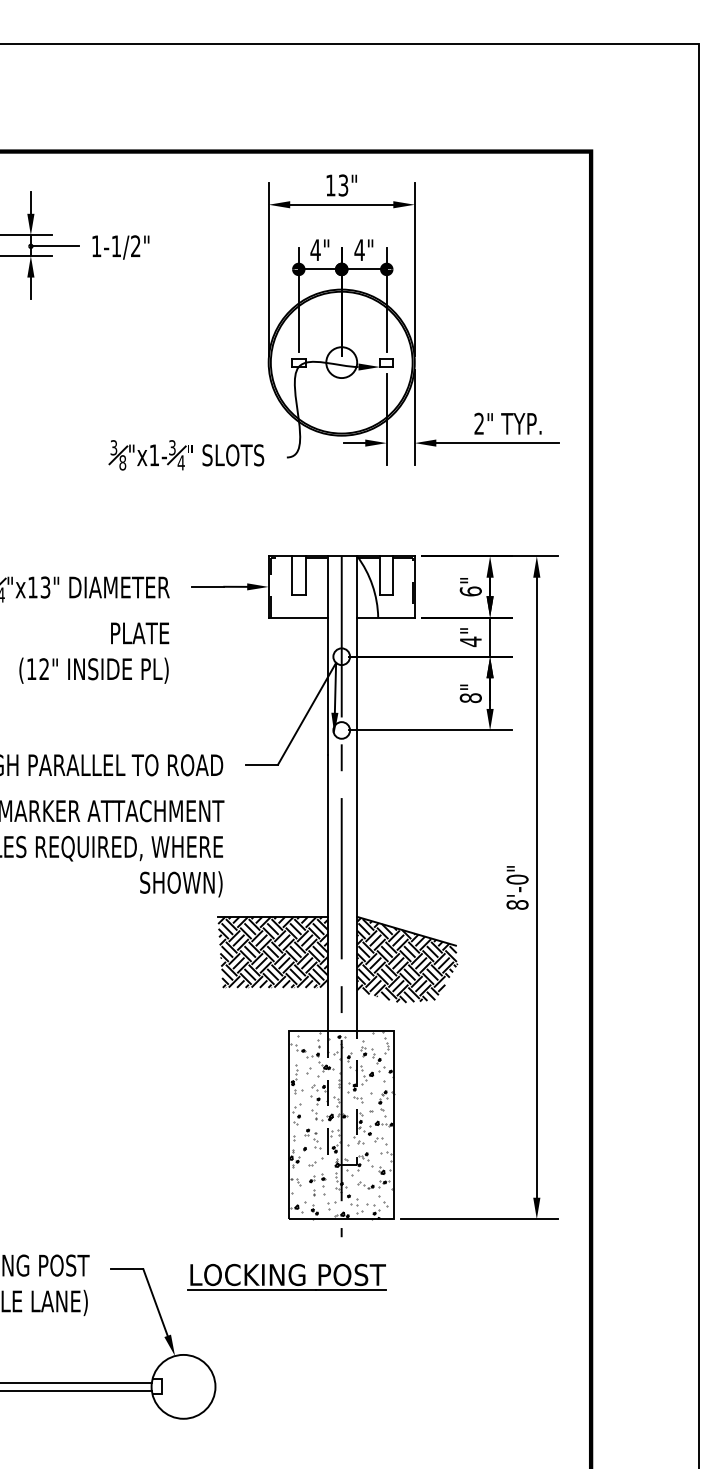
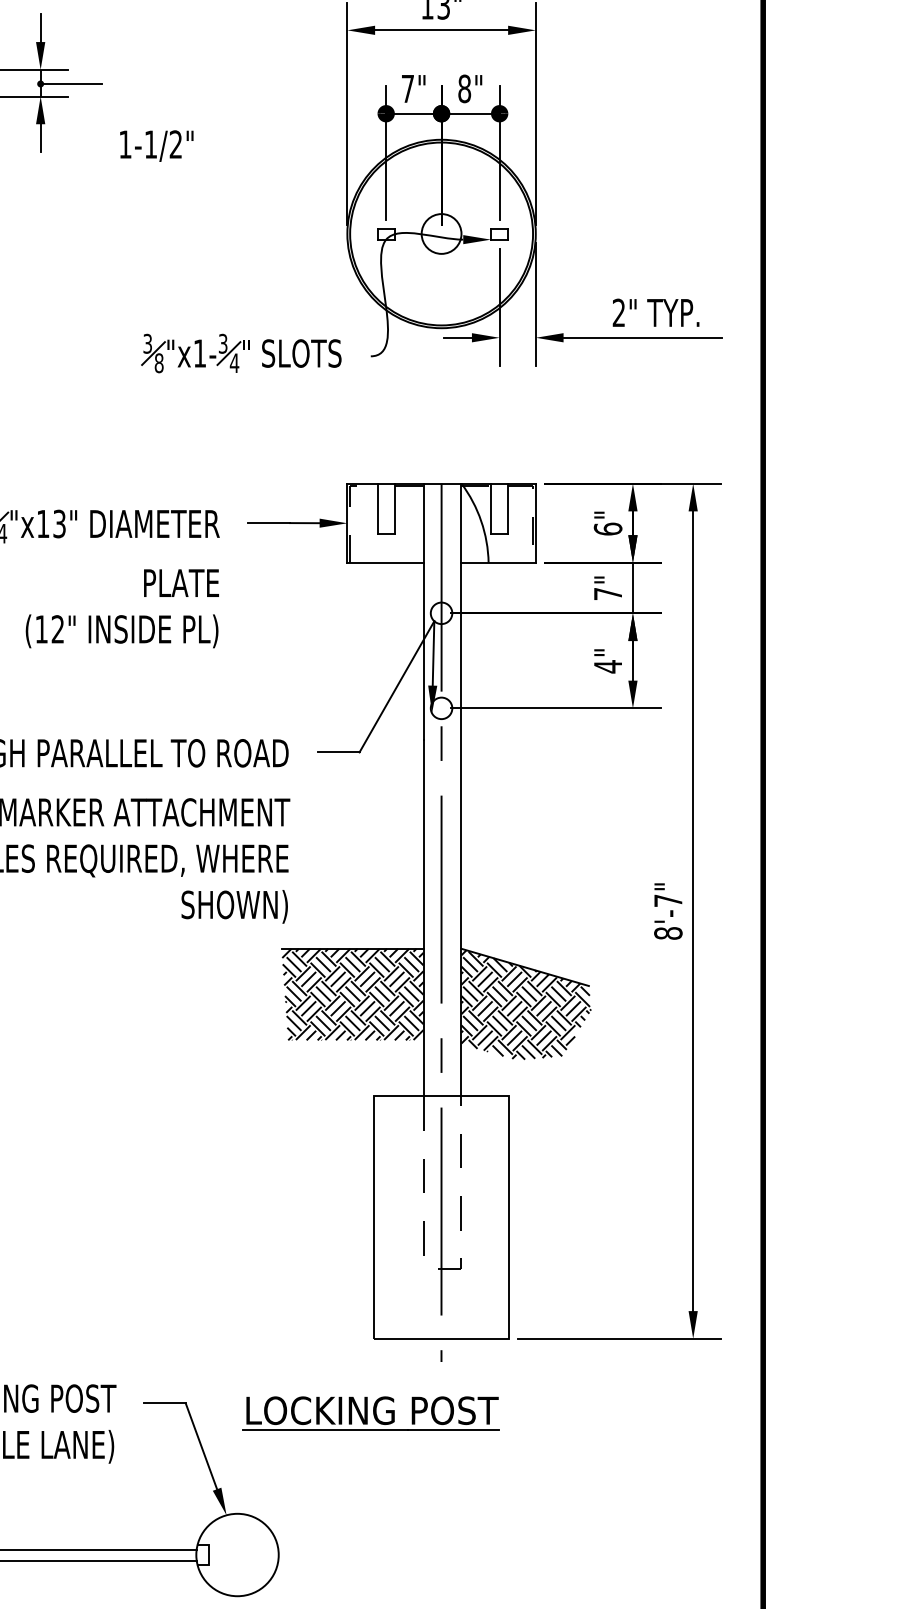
text: (120, 247) -> (156, 146), moved
text: (315, 249) -> (407, 88), 4" -> 7"
text: (359, 250) -> (464, 89), 4" -> 8"
text: (470, 641) -> (607, 593), 4" -> 7"
text: (470, 698) -> (607, 667), 8" -> 4"
text: (517, 879) -> (668, 900), 8'-0" -> 8'-7"
hatch: (341, 1125) -> (441, 1217), removed

